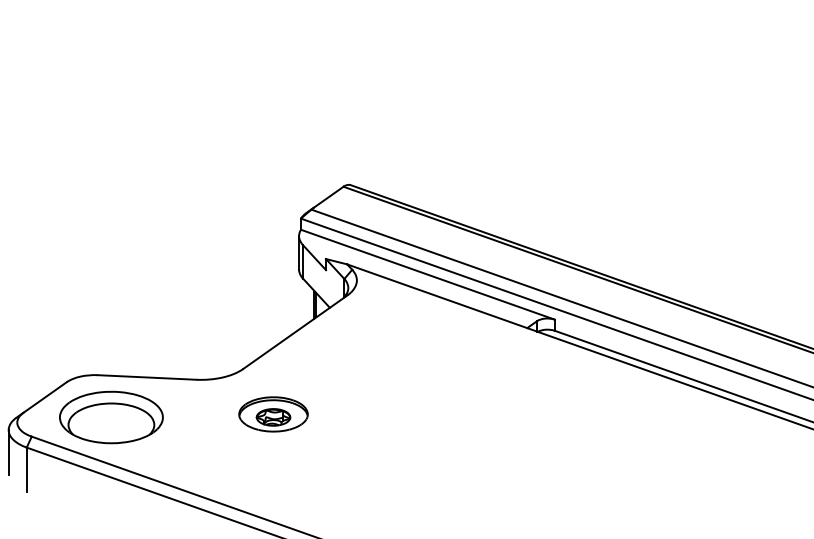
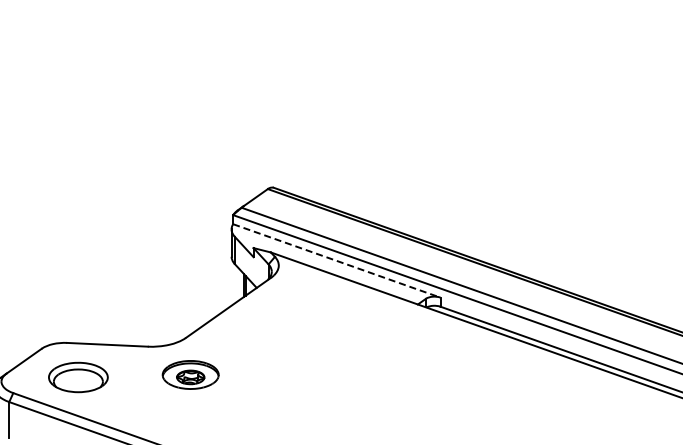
line: (427, 274) -> (336, 260), solid -> dashed
part: (273, 413) -> (190, 374), moved
part: (111, 417) -> (78, 377), size x0.7

